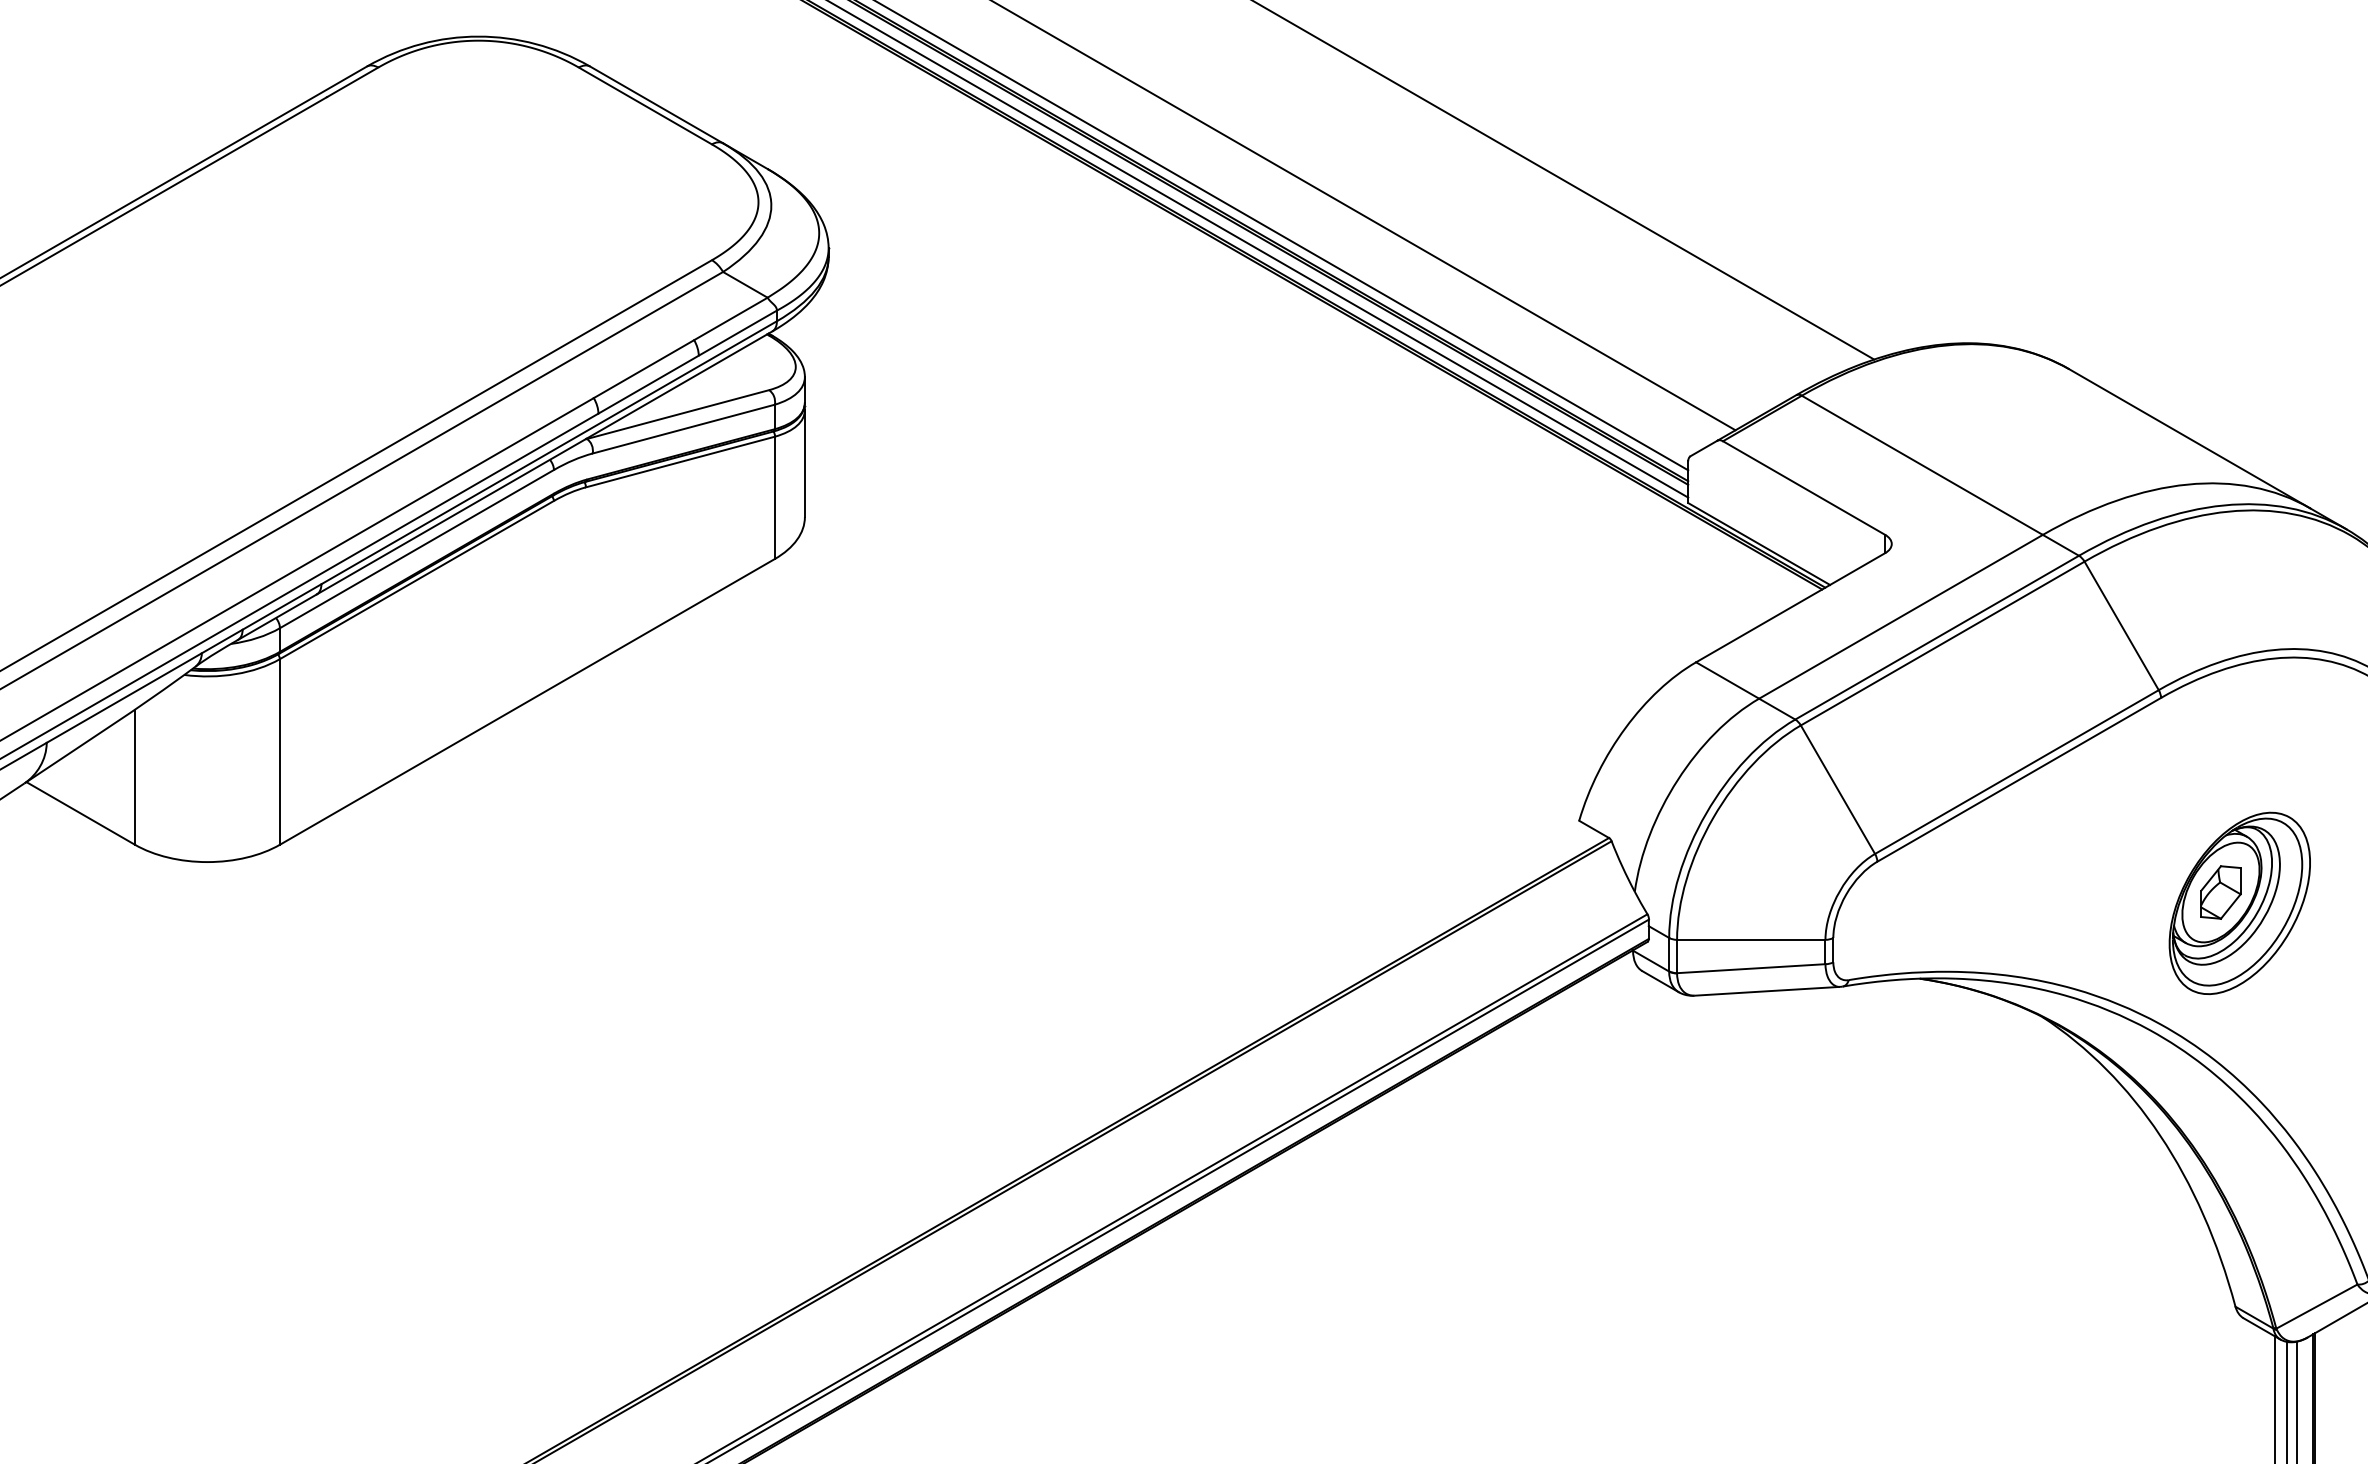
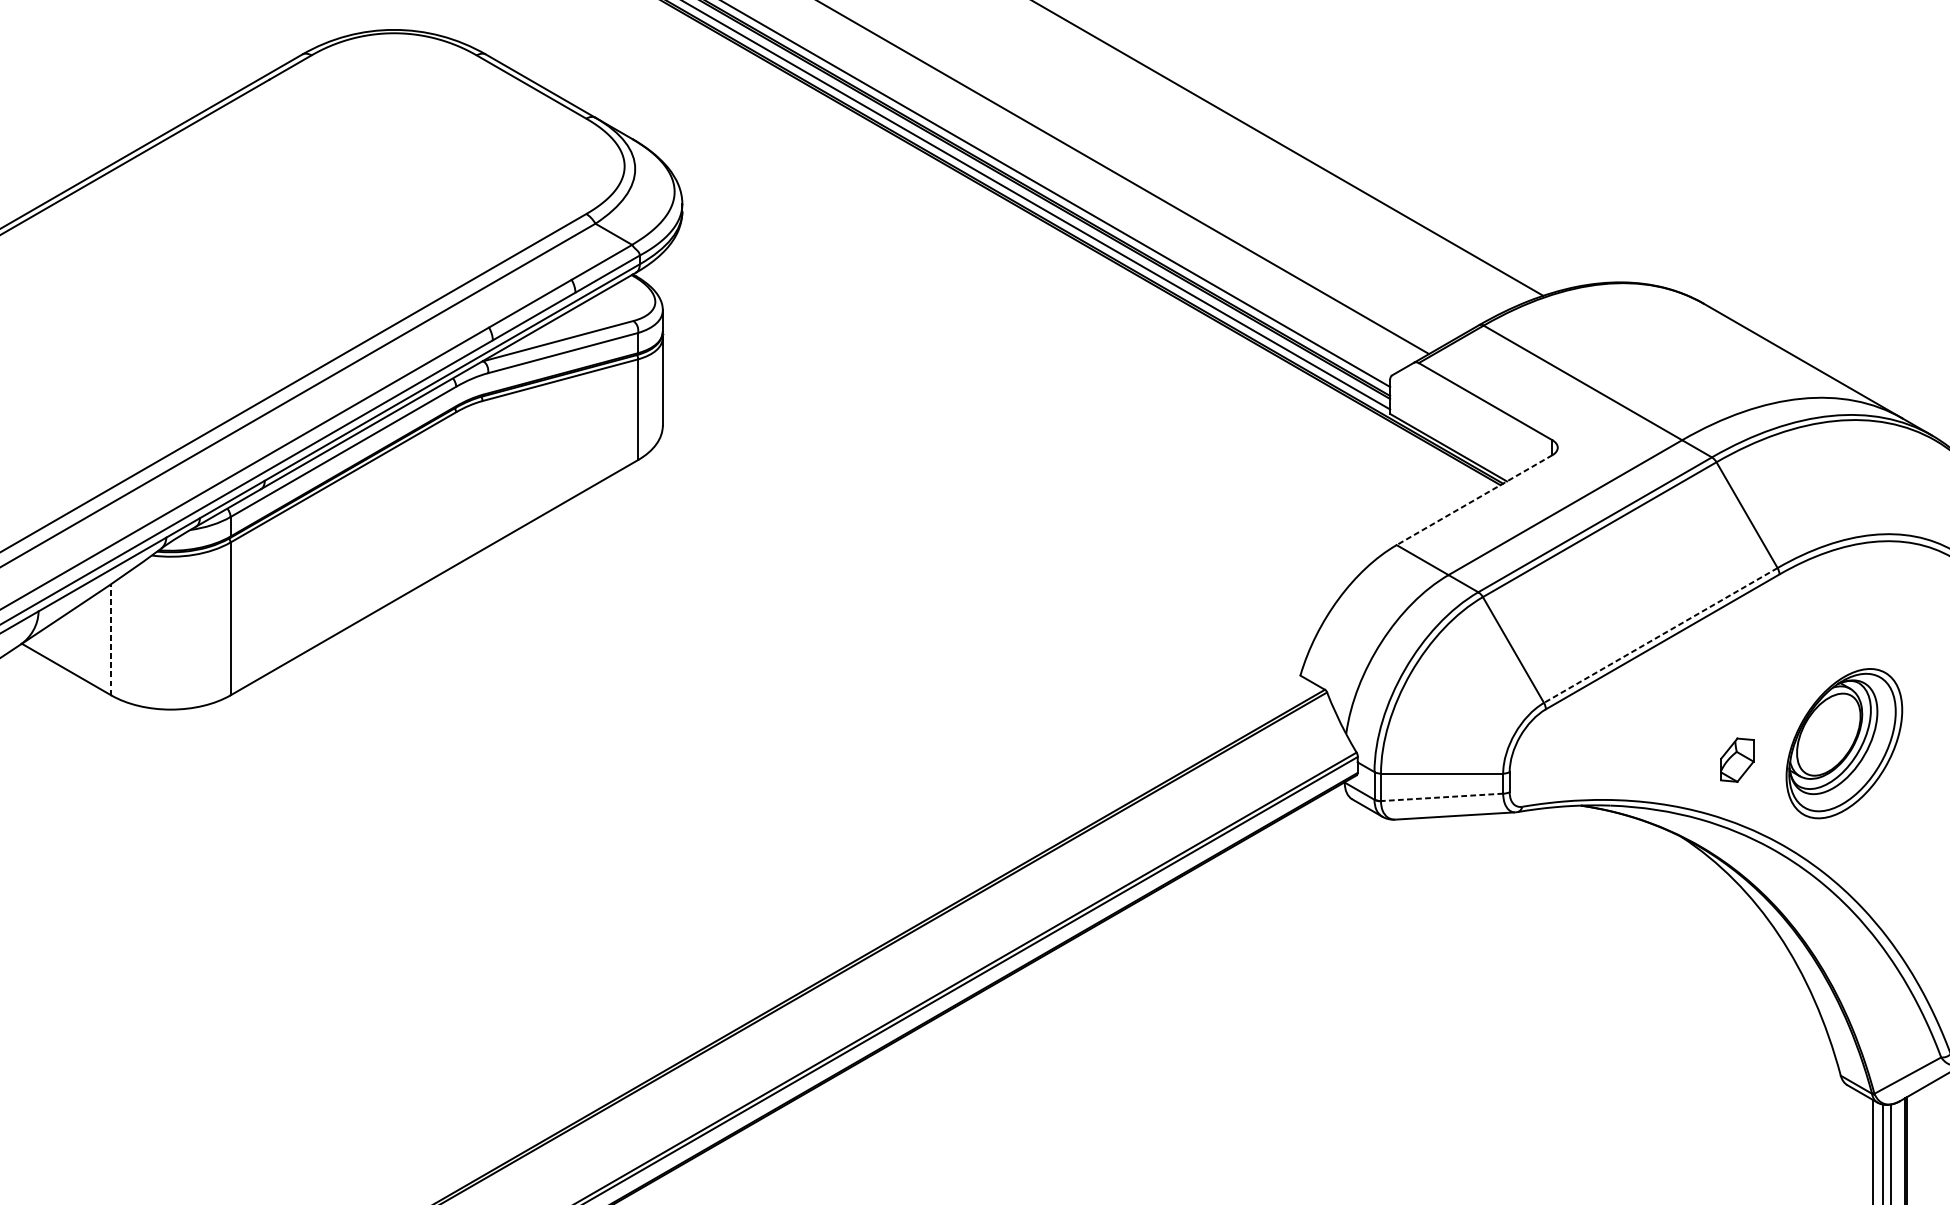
line: (1790, 607) -> (1474, 499), solid -> dashed
line: (2016, 772) -> (1660, 635), solid -> dashed
line: (134, 776) -> (110, 639), solid -> dashed
part: (2220, 892) -> (1737, 760), moved
line: (1750, 968) -> (1441, 797), solid -> dashed

